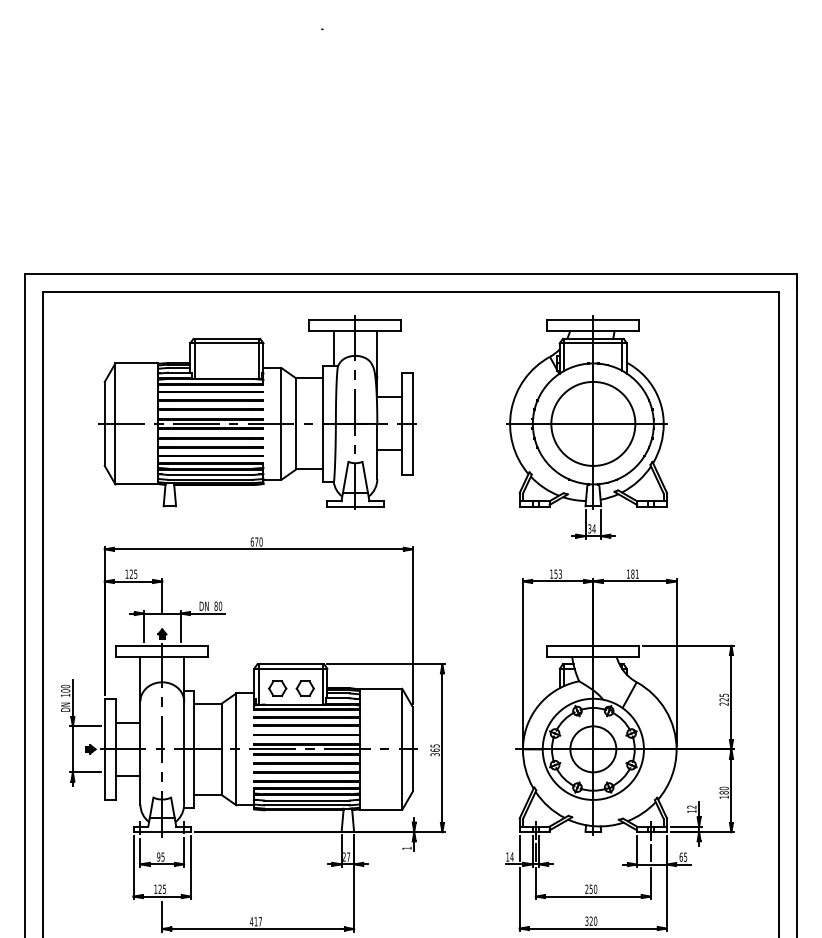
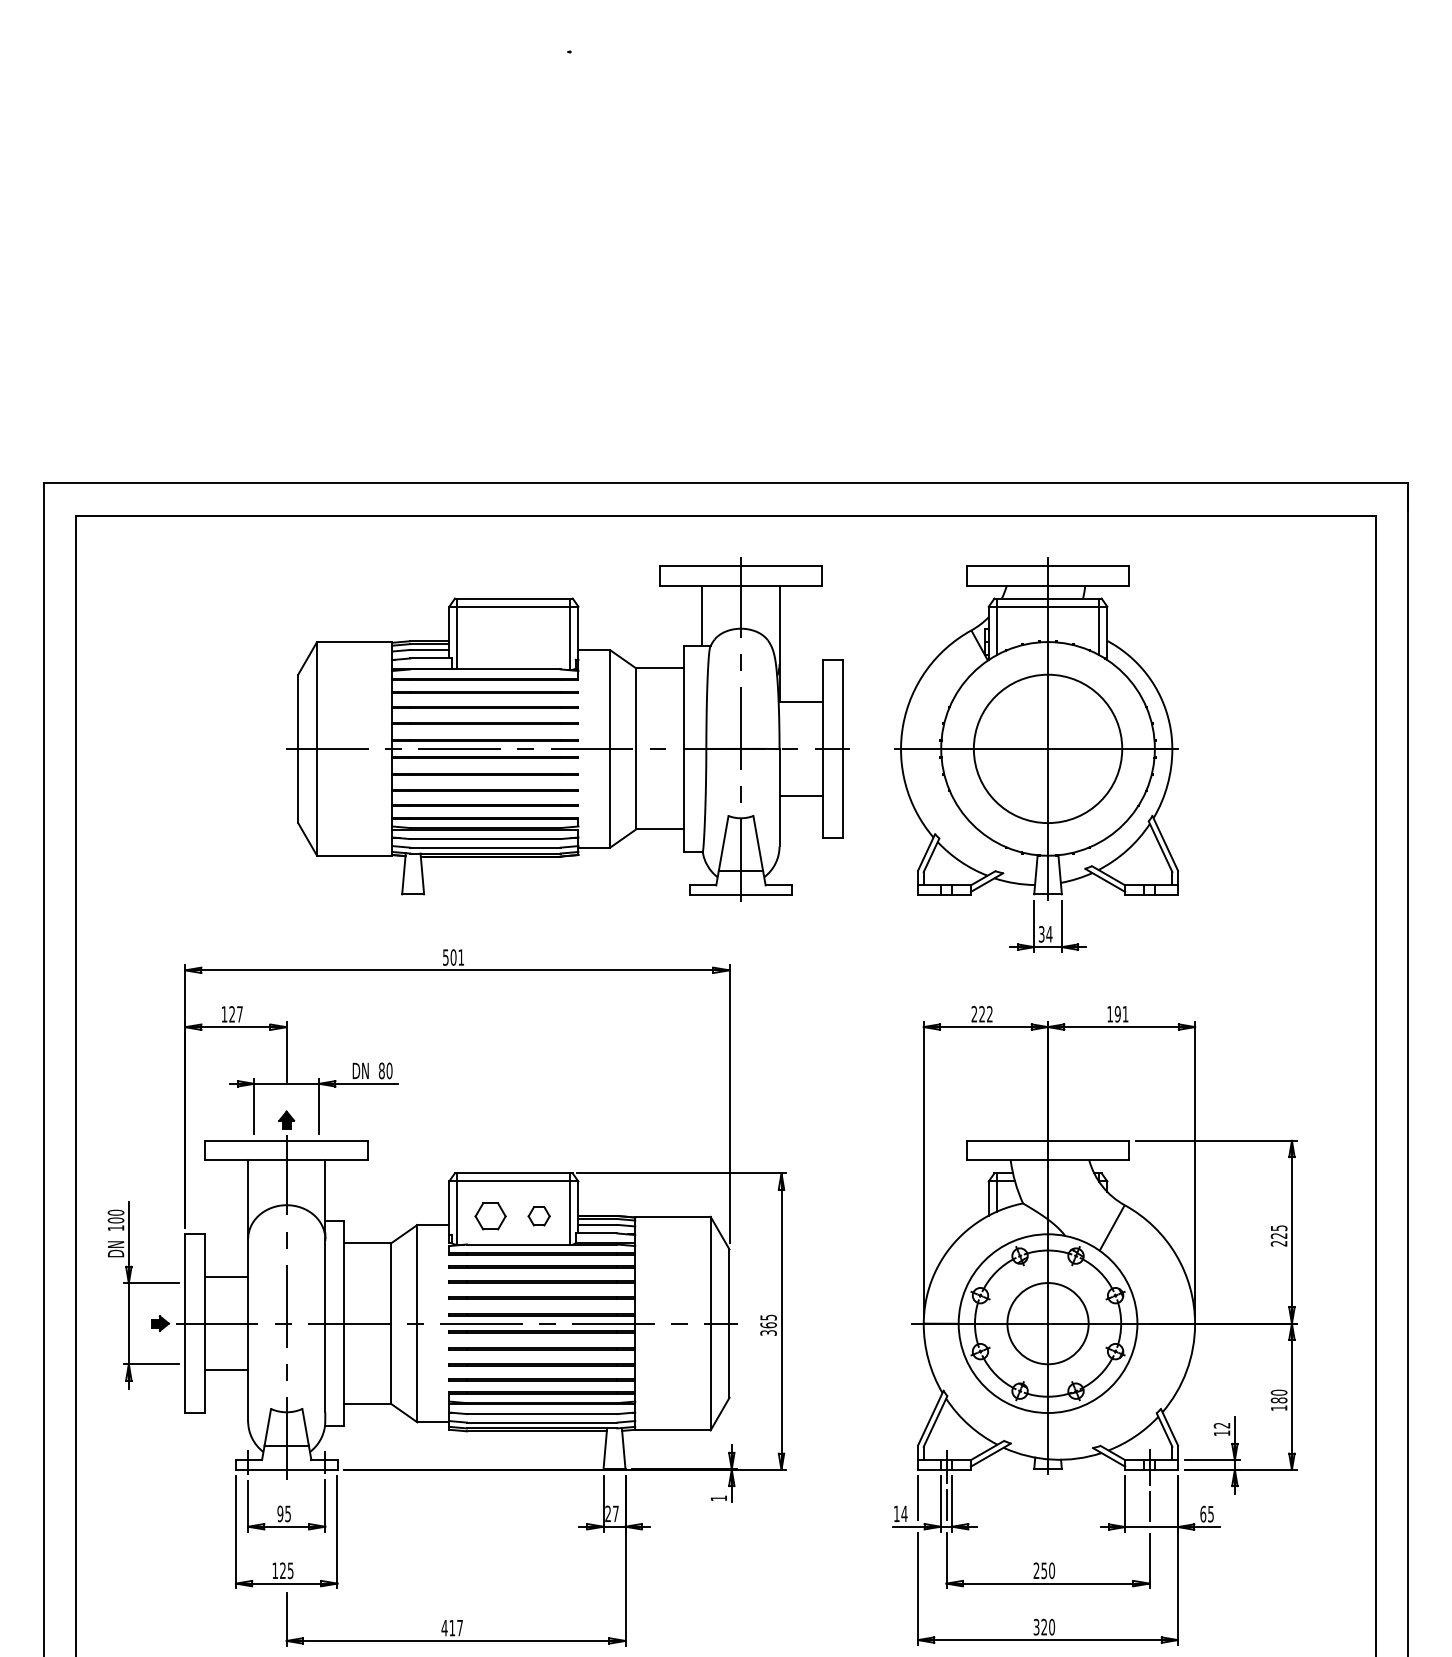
part: (257, 412) -> (567, 728), moved
text: (256, 541) -> (453, 956), 670 -> 501
text: (135, 573) -> (239, 1013), 125 -> 127
text: (555, 573) -> (981, 1013), 153 -> 222
text: (632, 573) -> (1117, 1013), 181 -> 191
part: (304, 688) -> (537, 1216), size x0.7

